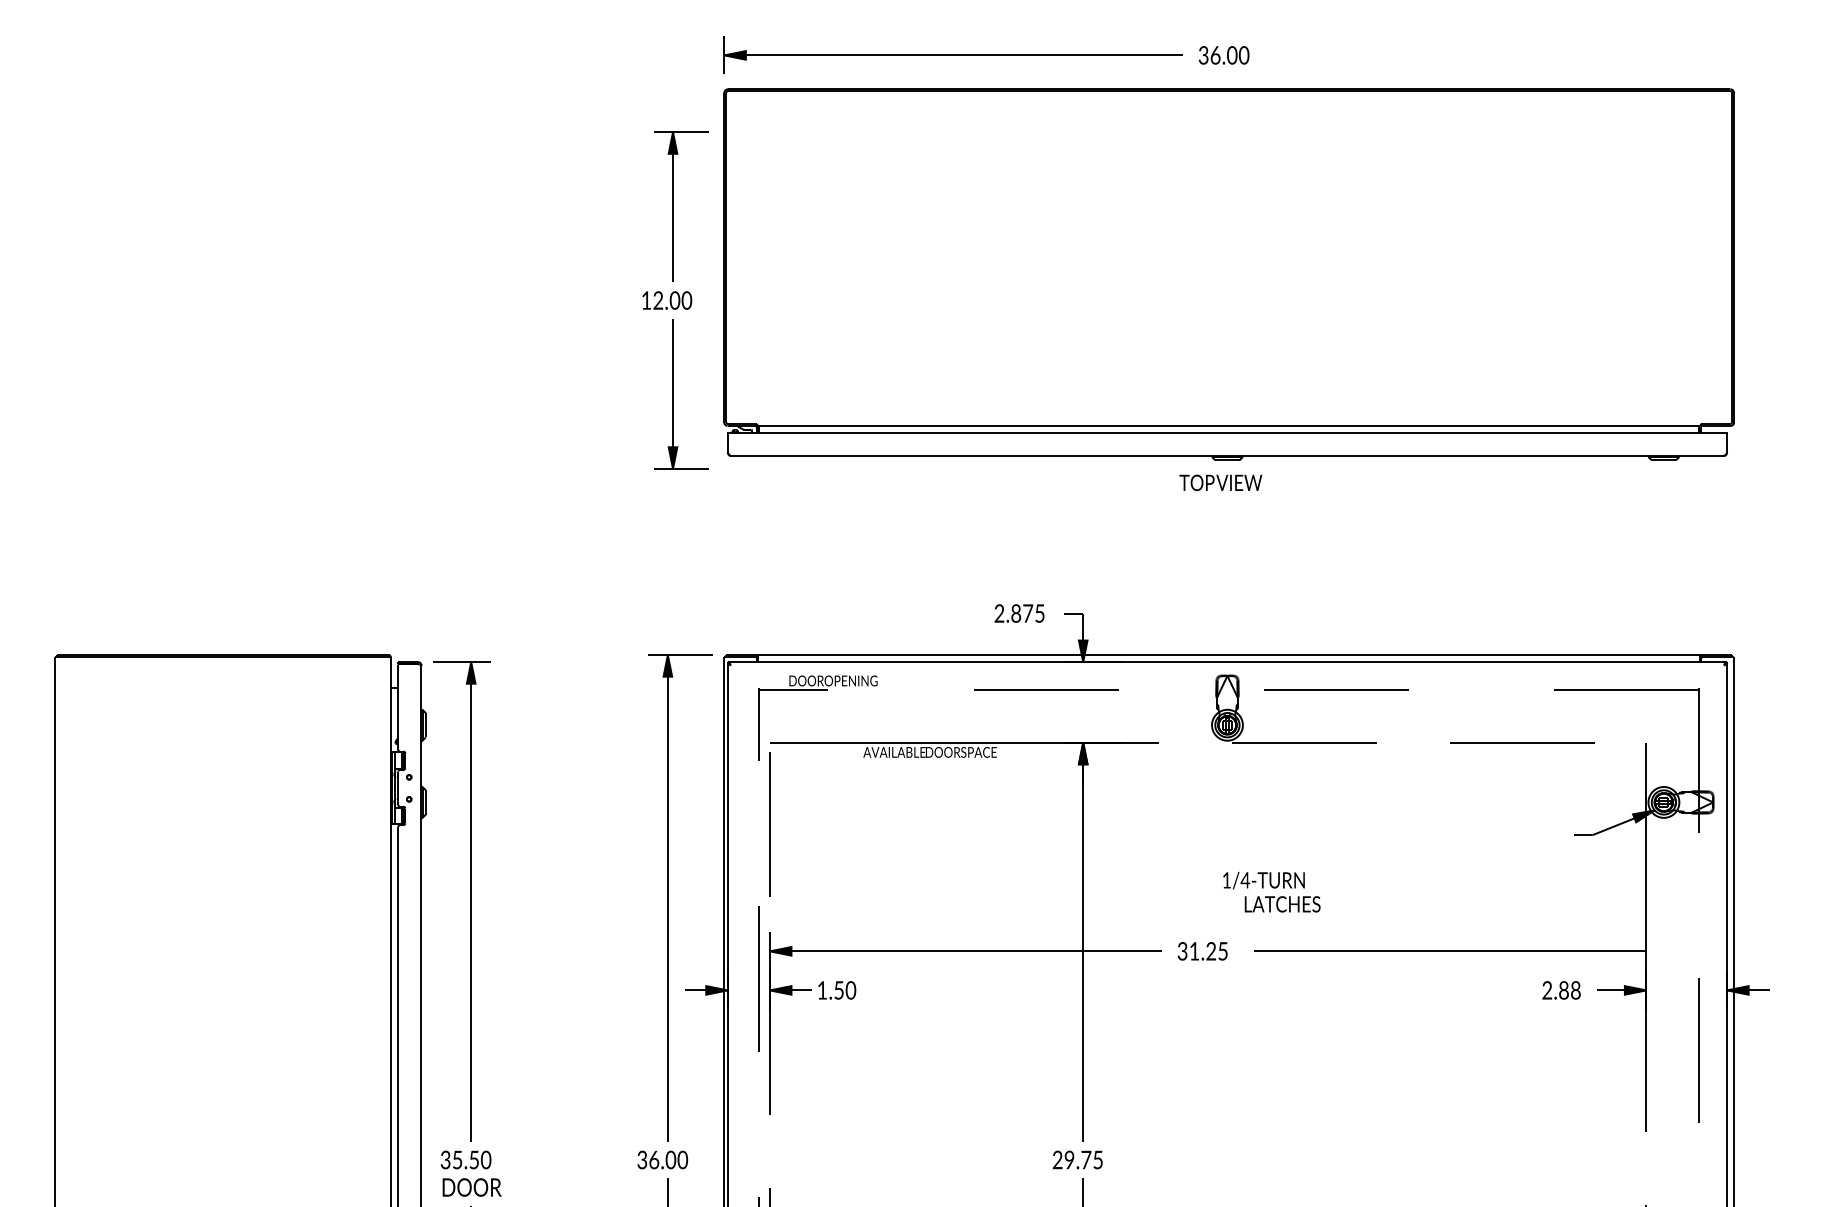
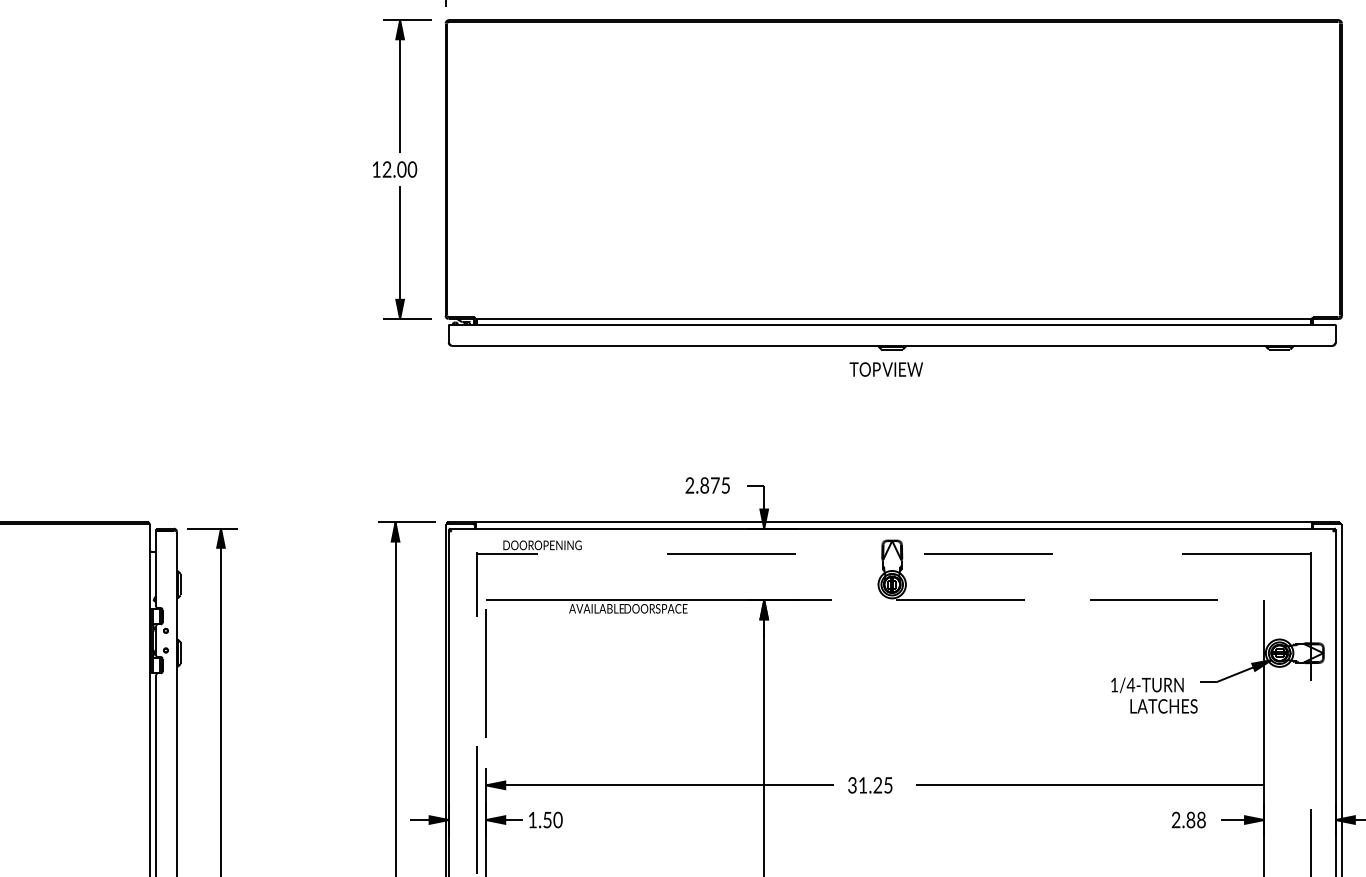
part: (675, 300) -> (402, 169), moved
text: (1271, 892) -> (1154, 695), moved

